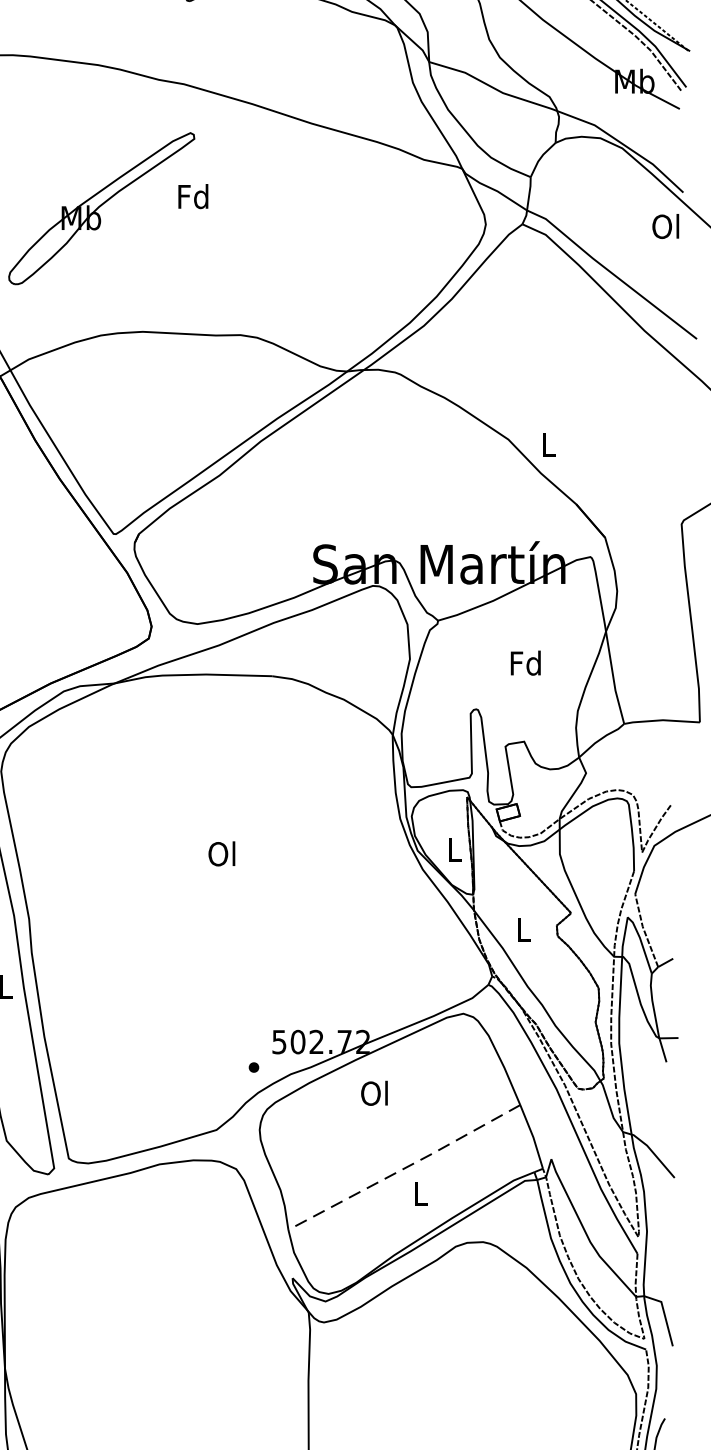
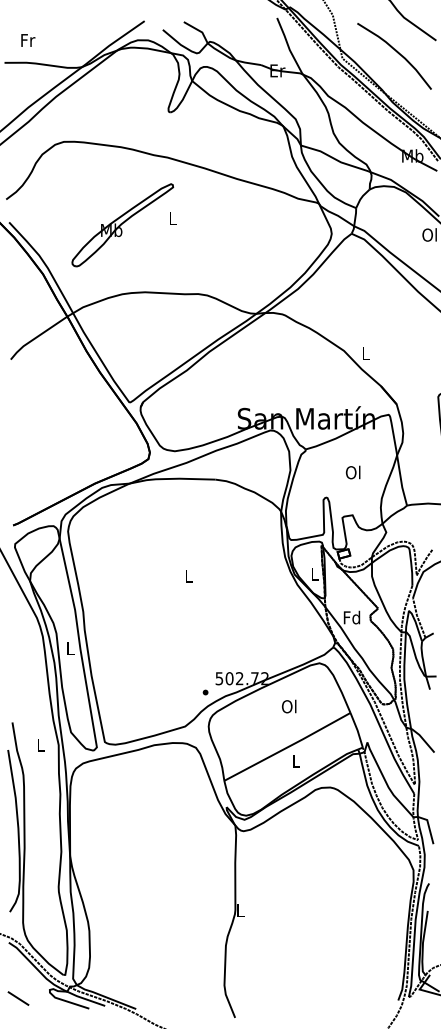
text: (193, 196) -> (172, 218), Fd -> L
text: (525, 663) -> (353, 472), Fd -> Ol
text: (220, 854) -> (187, 576), Ol -> L
text: (522, 929) -> (351, 617), L -> Fd
text: (375, 1093) -> (289, 706), moved
line: (404, 1168) -> (287, 747), dashed -> solid

